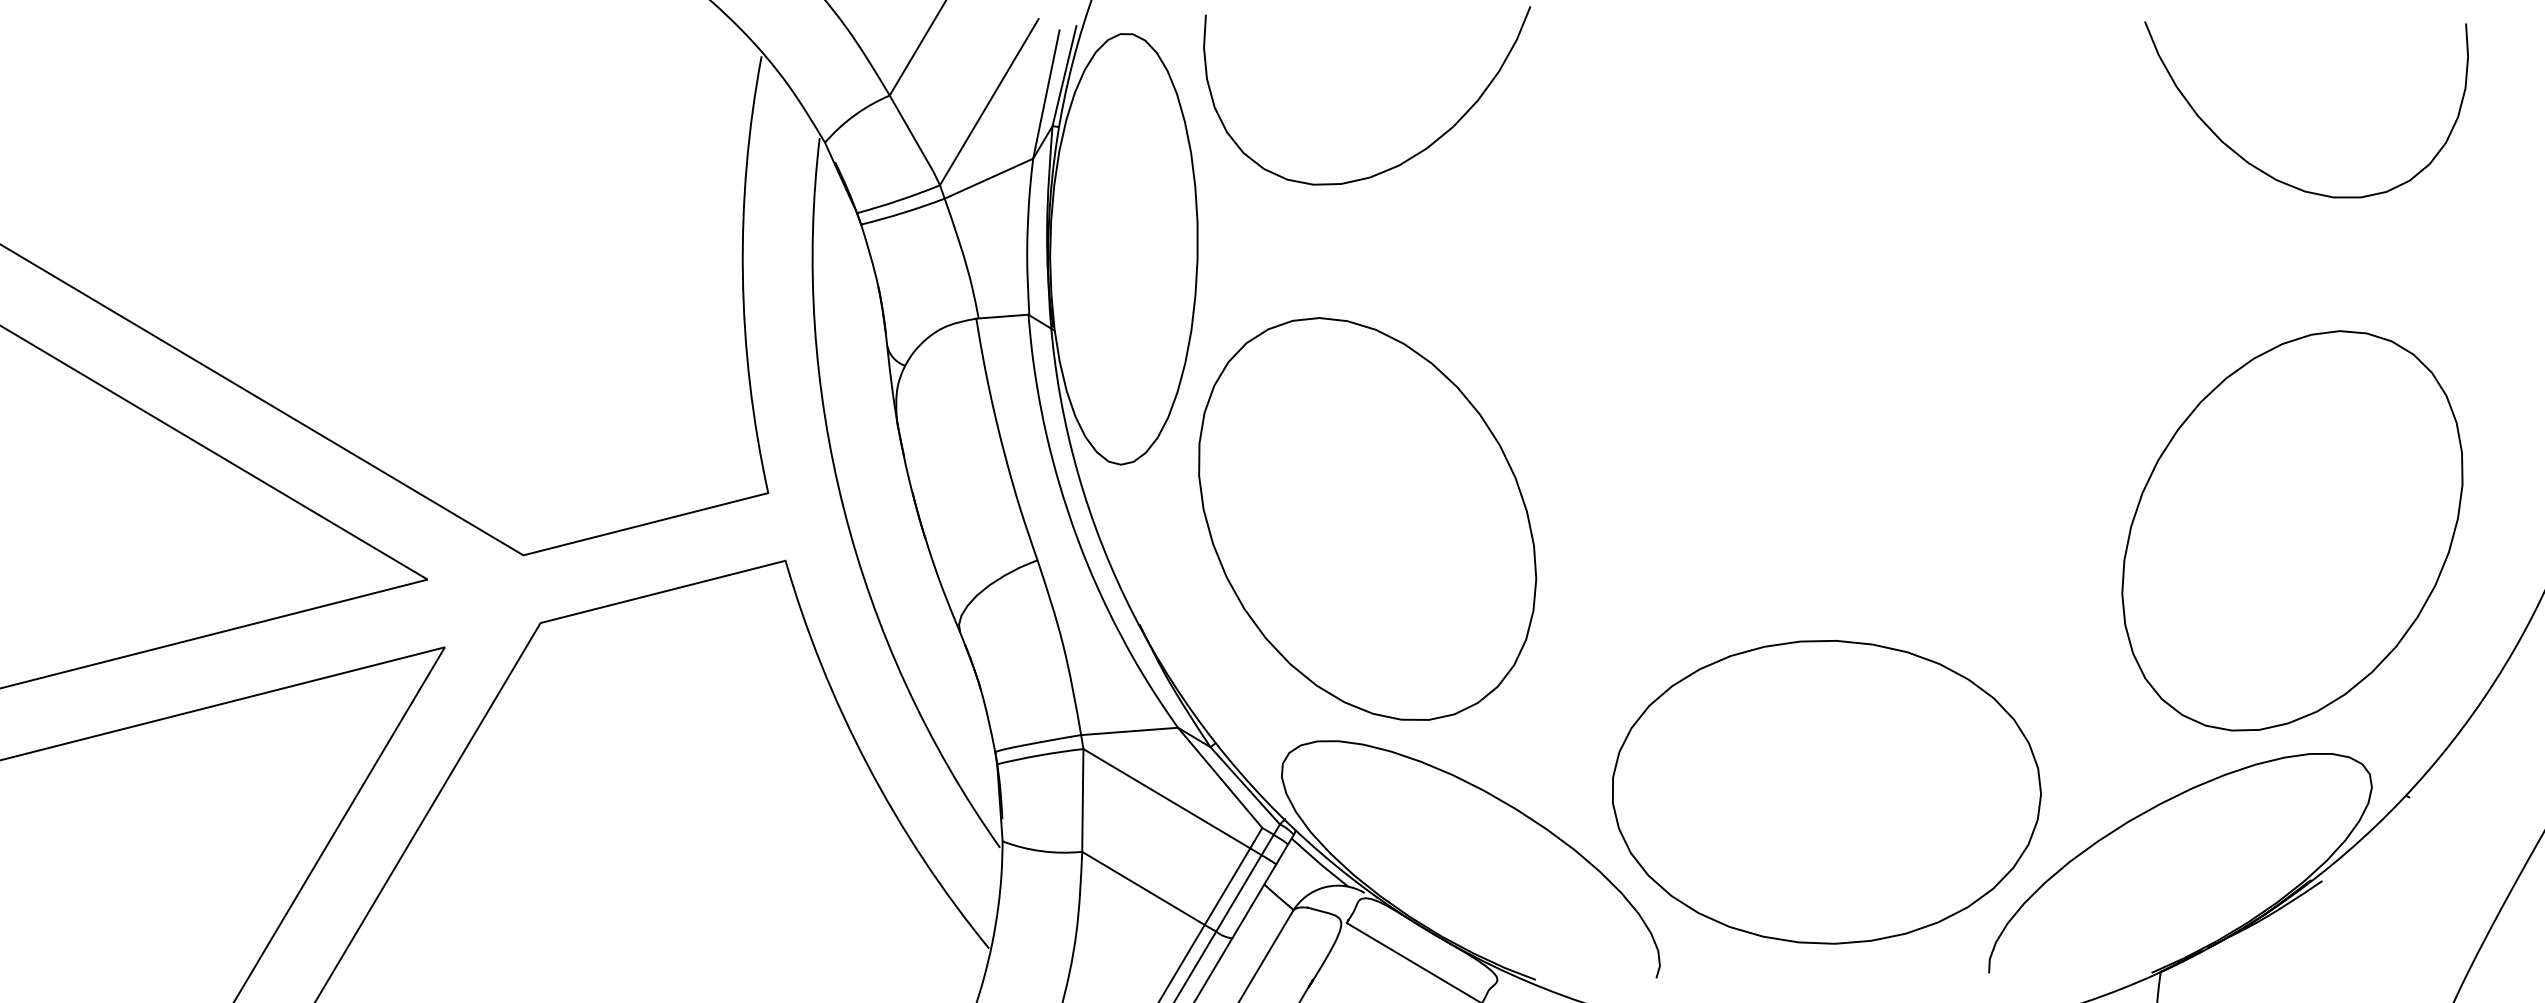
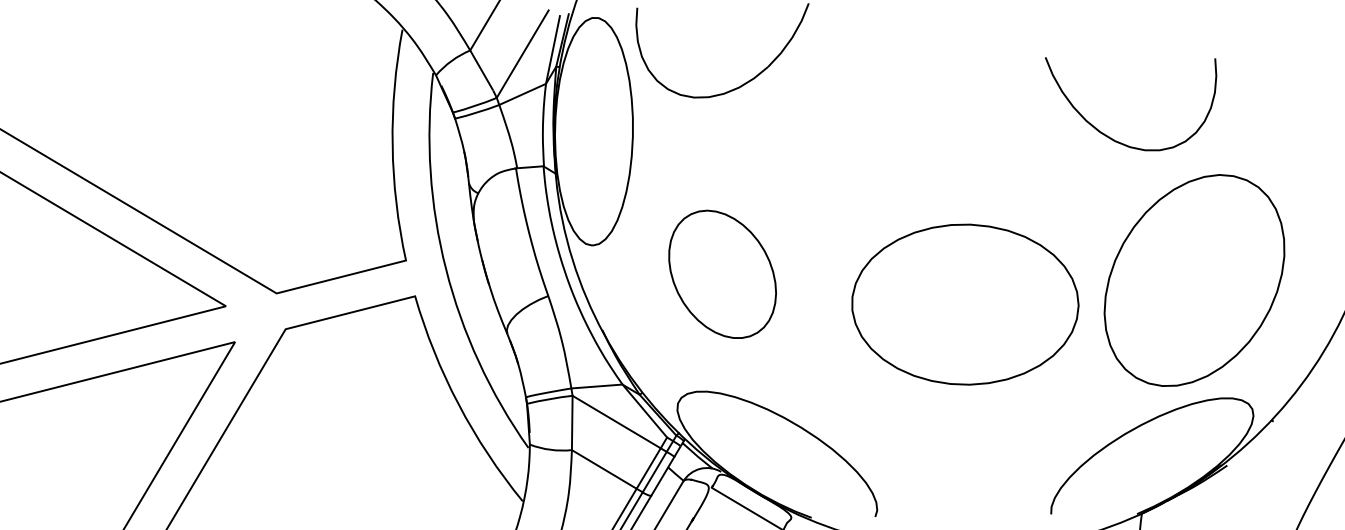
curve: (2269, 173) -> (1111, 137), moved
part: (1367, 519) -> (722, 274), size x0.6
part: (2292, 530) -> (1194, 280), moved
part: (1826, 791) -> (965, 304), moved

